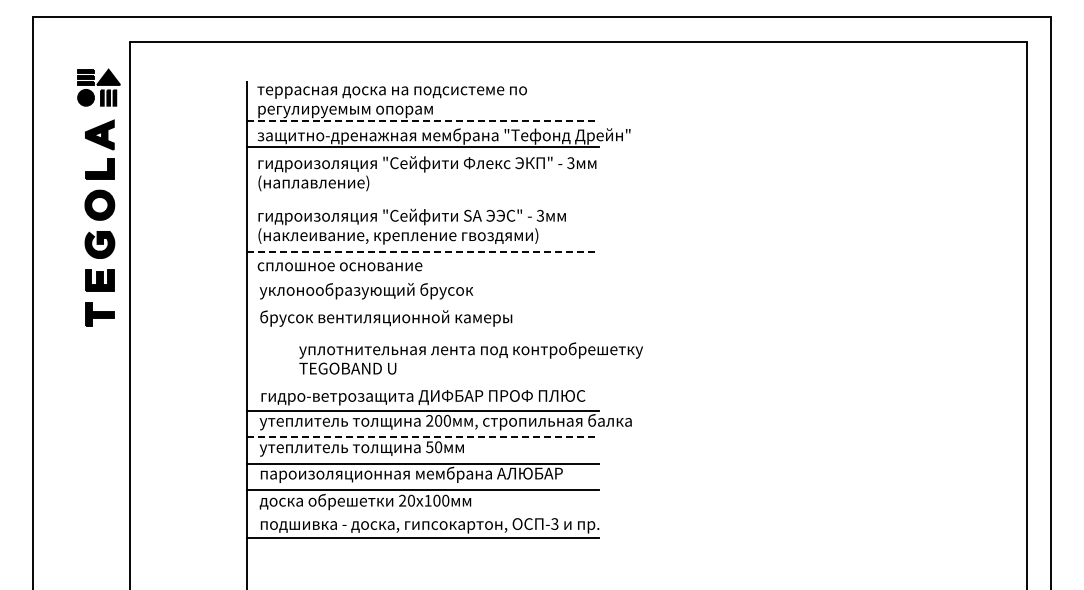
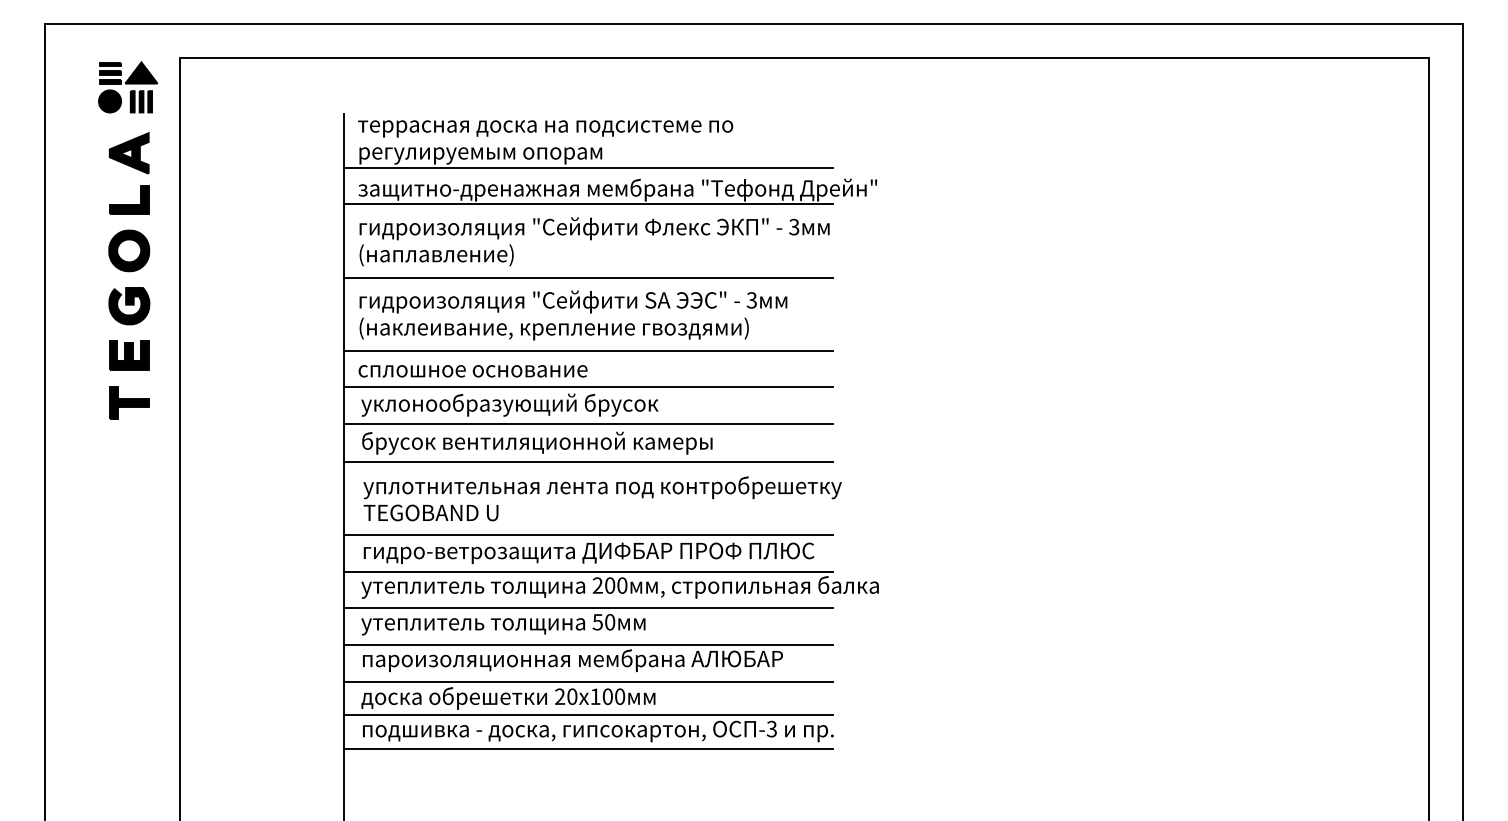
line: (423, 120) -> (589, 167), dashed -> solid
part: (98, 197) -> (127, 240), moved
line: (422, 199) -> (587, 277), added
line: (423, 252) -> (589, 351), dashed -> solid
line: (422, 278) -> (587, 387), added
line: (422, 304) -> (587, 423), added
line: (422, 332) -> (587, 462), added
text: (470, 358) -> (601, 498), moved
line: (422, 384) -> (587, 534), added
line: (423, 437) -> (589, 608), dashed -> solid
line: (422, 514) -> (587, 715), added

